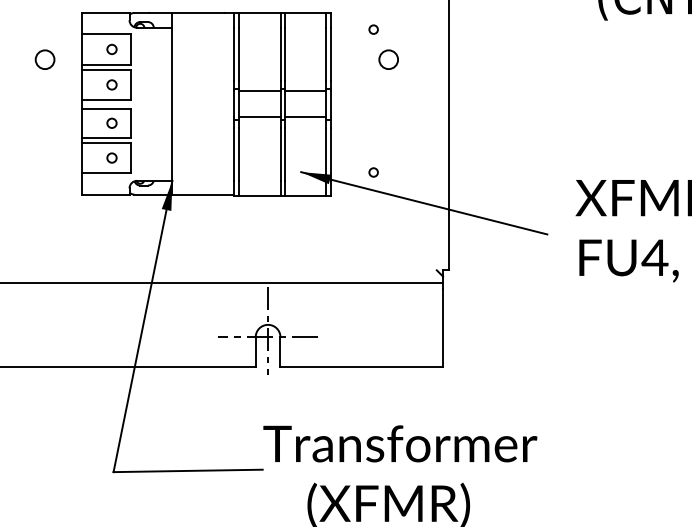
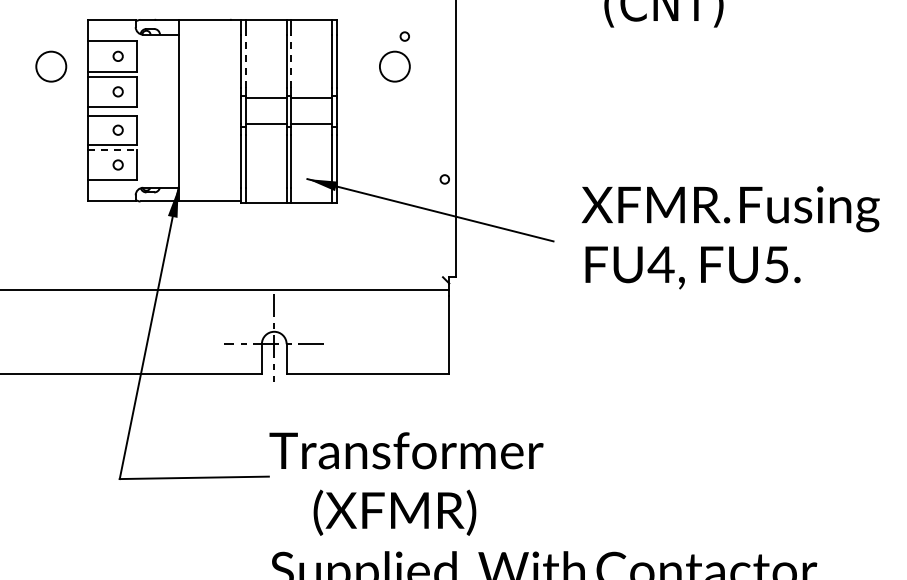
circle: (373, 29) -> (404, 36), moved
line: (239, 54) -> (245, 61), solid -> dashed
line: (285, 54) -> (291, 61), solid -> dashed
circle: (44, 59) -> (50, 66), size x1.6
circle: (388, 59) -> (394, 66), size x1.6
line: (106, 142) -> (112, 149), solid -> dashed
circle: (373, 172) -> (444, 179), moved

